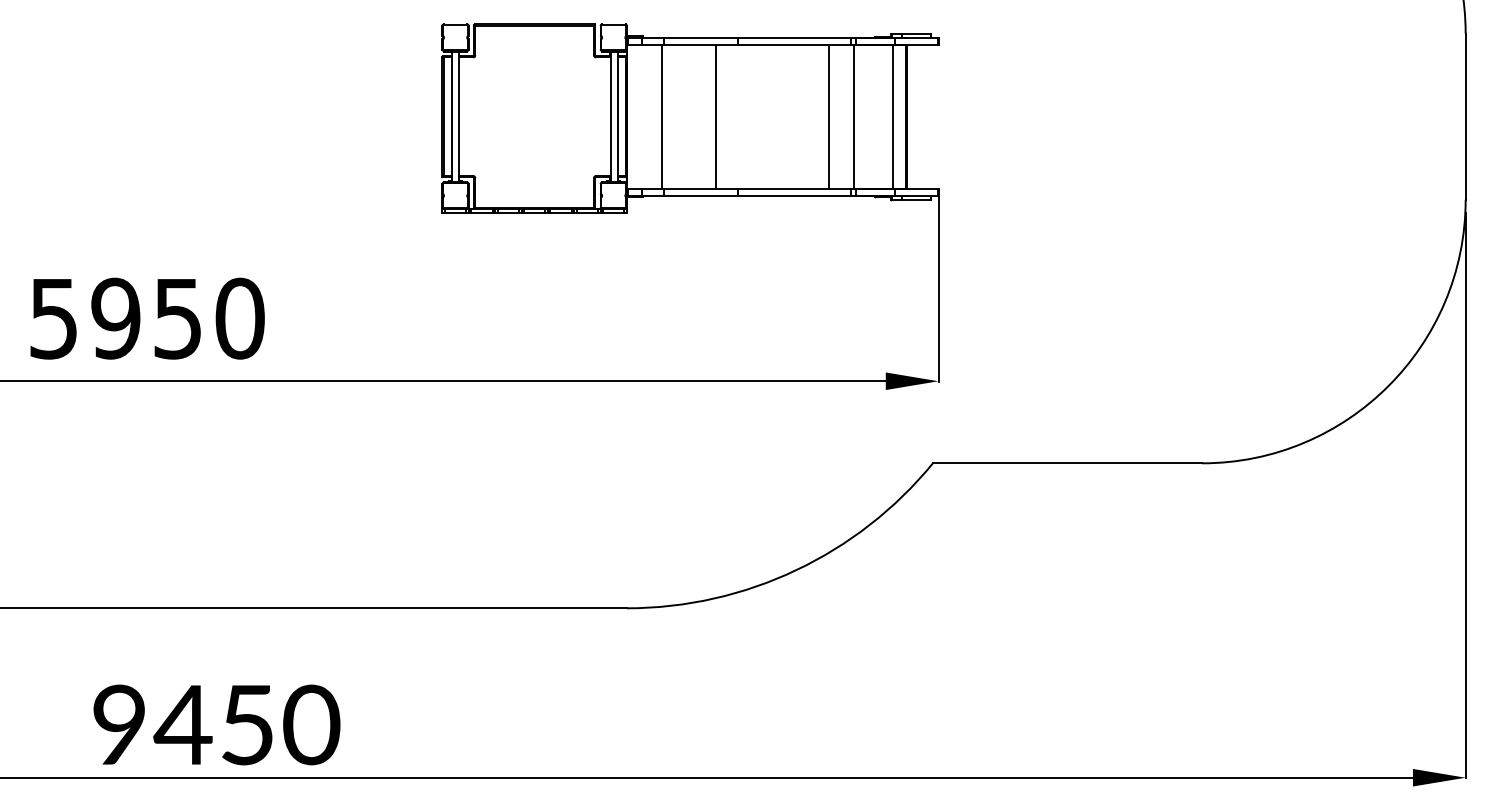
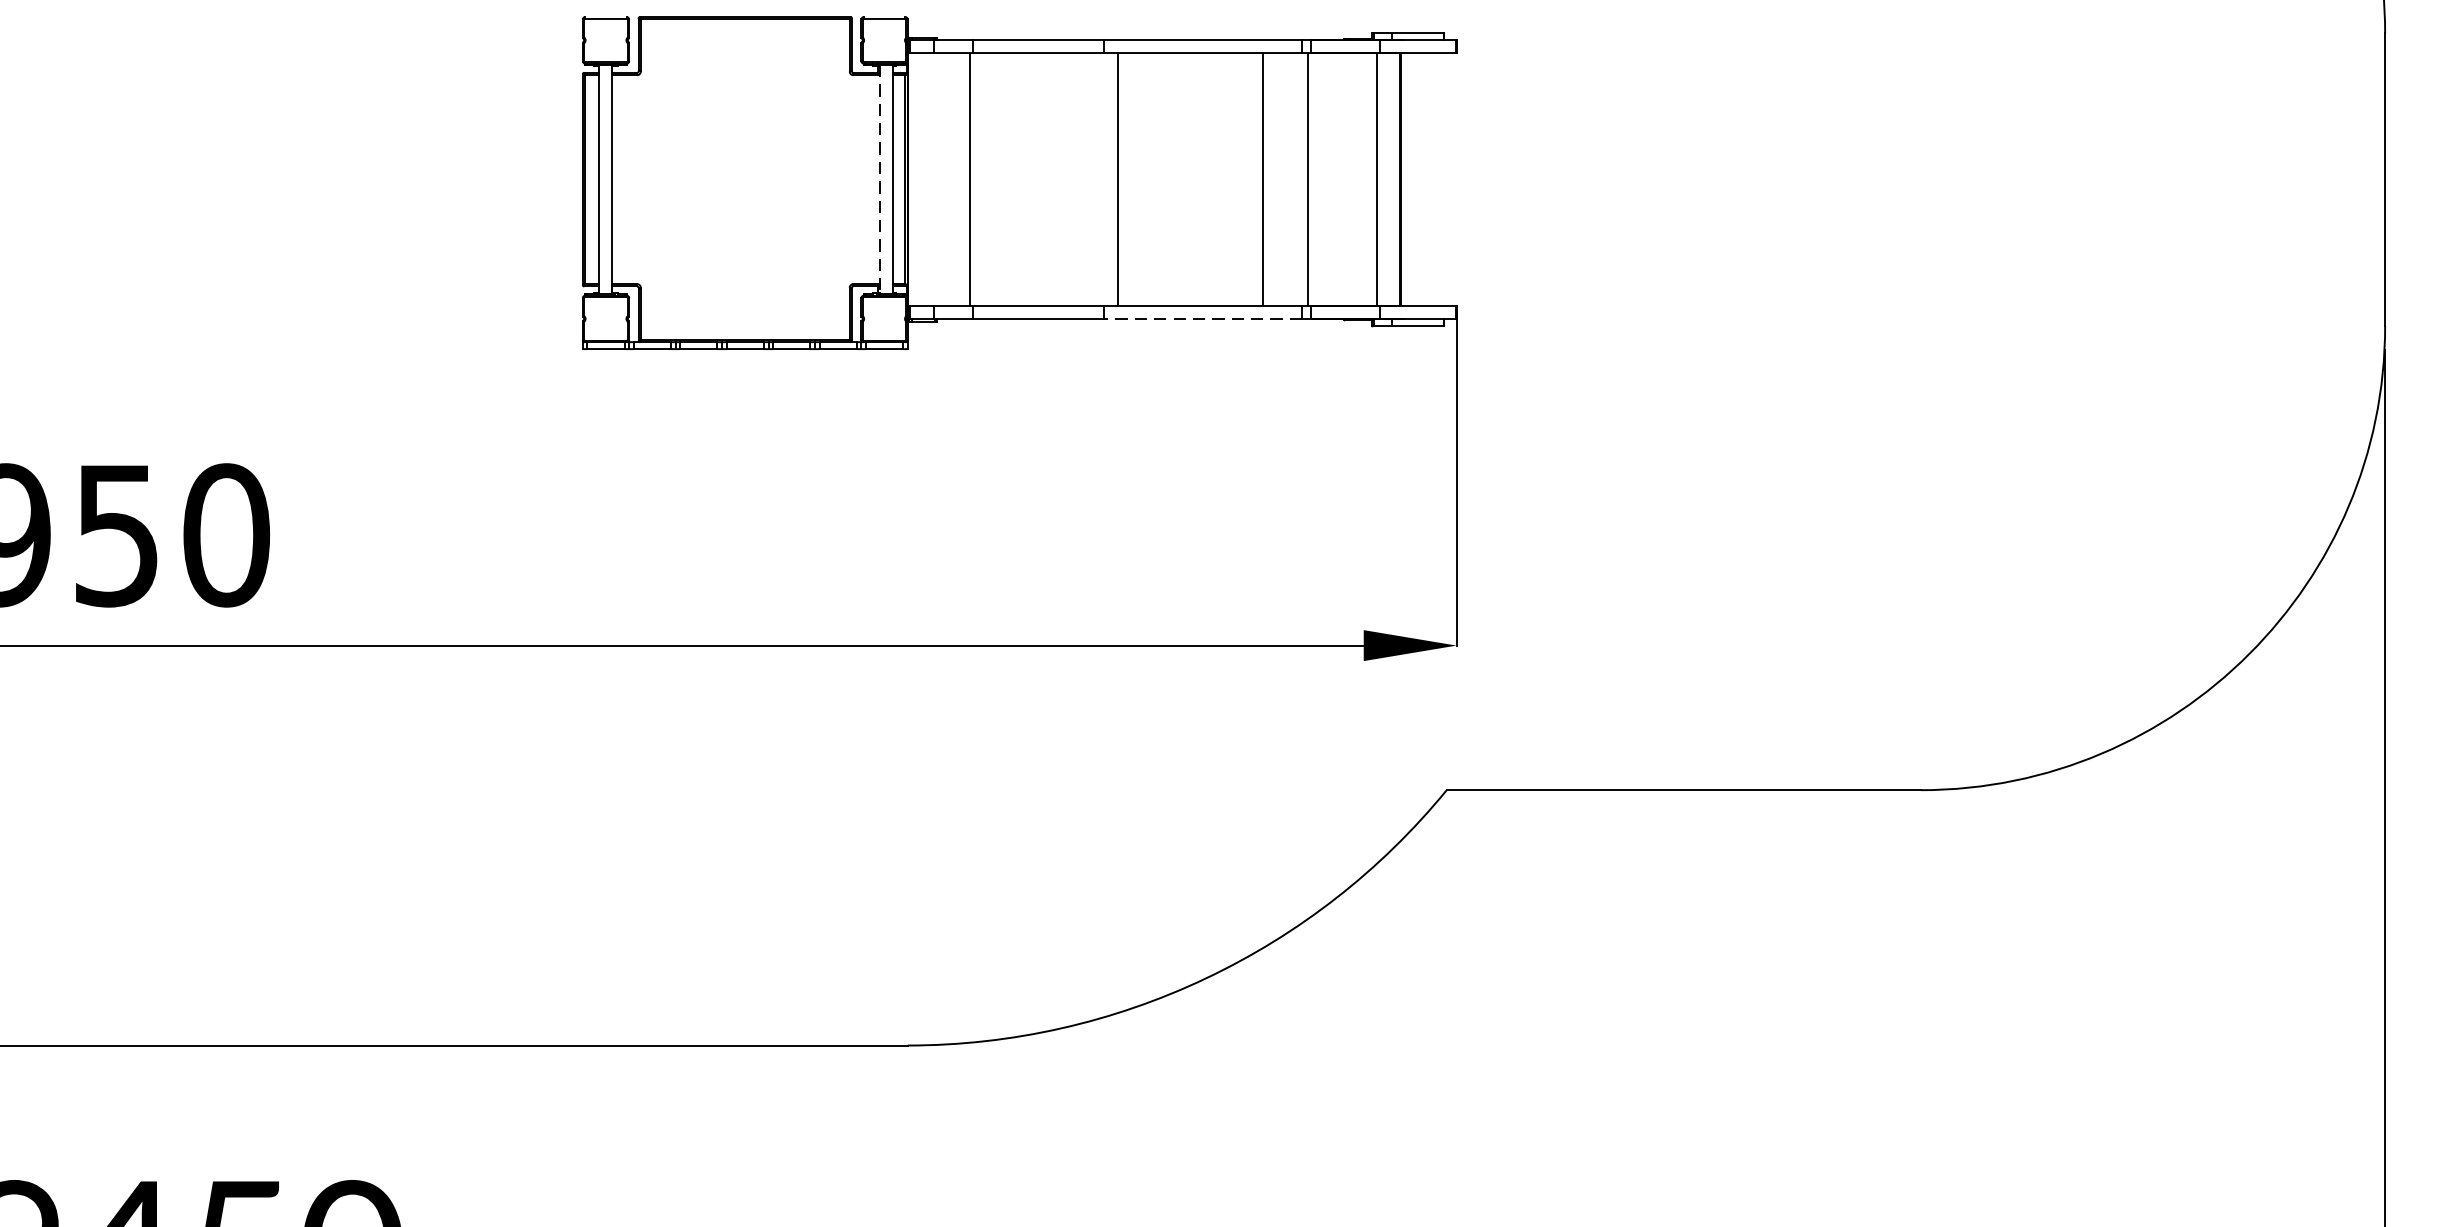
line: (716, 116) -> (1118, 179), moved
line: (611, 117) -> (880, 181), solid -> dashed
line: (794, 195) -> (1202, 318), solid -> dashed

